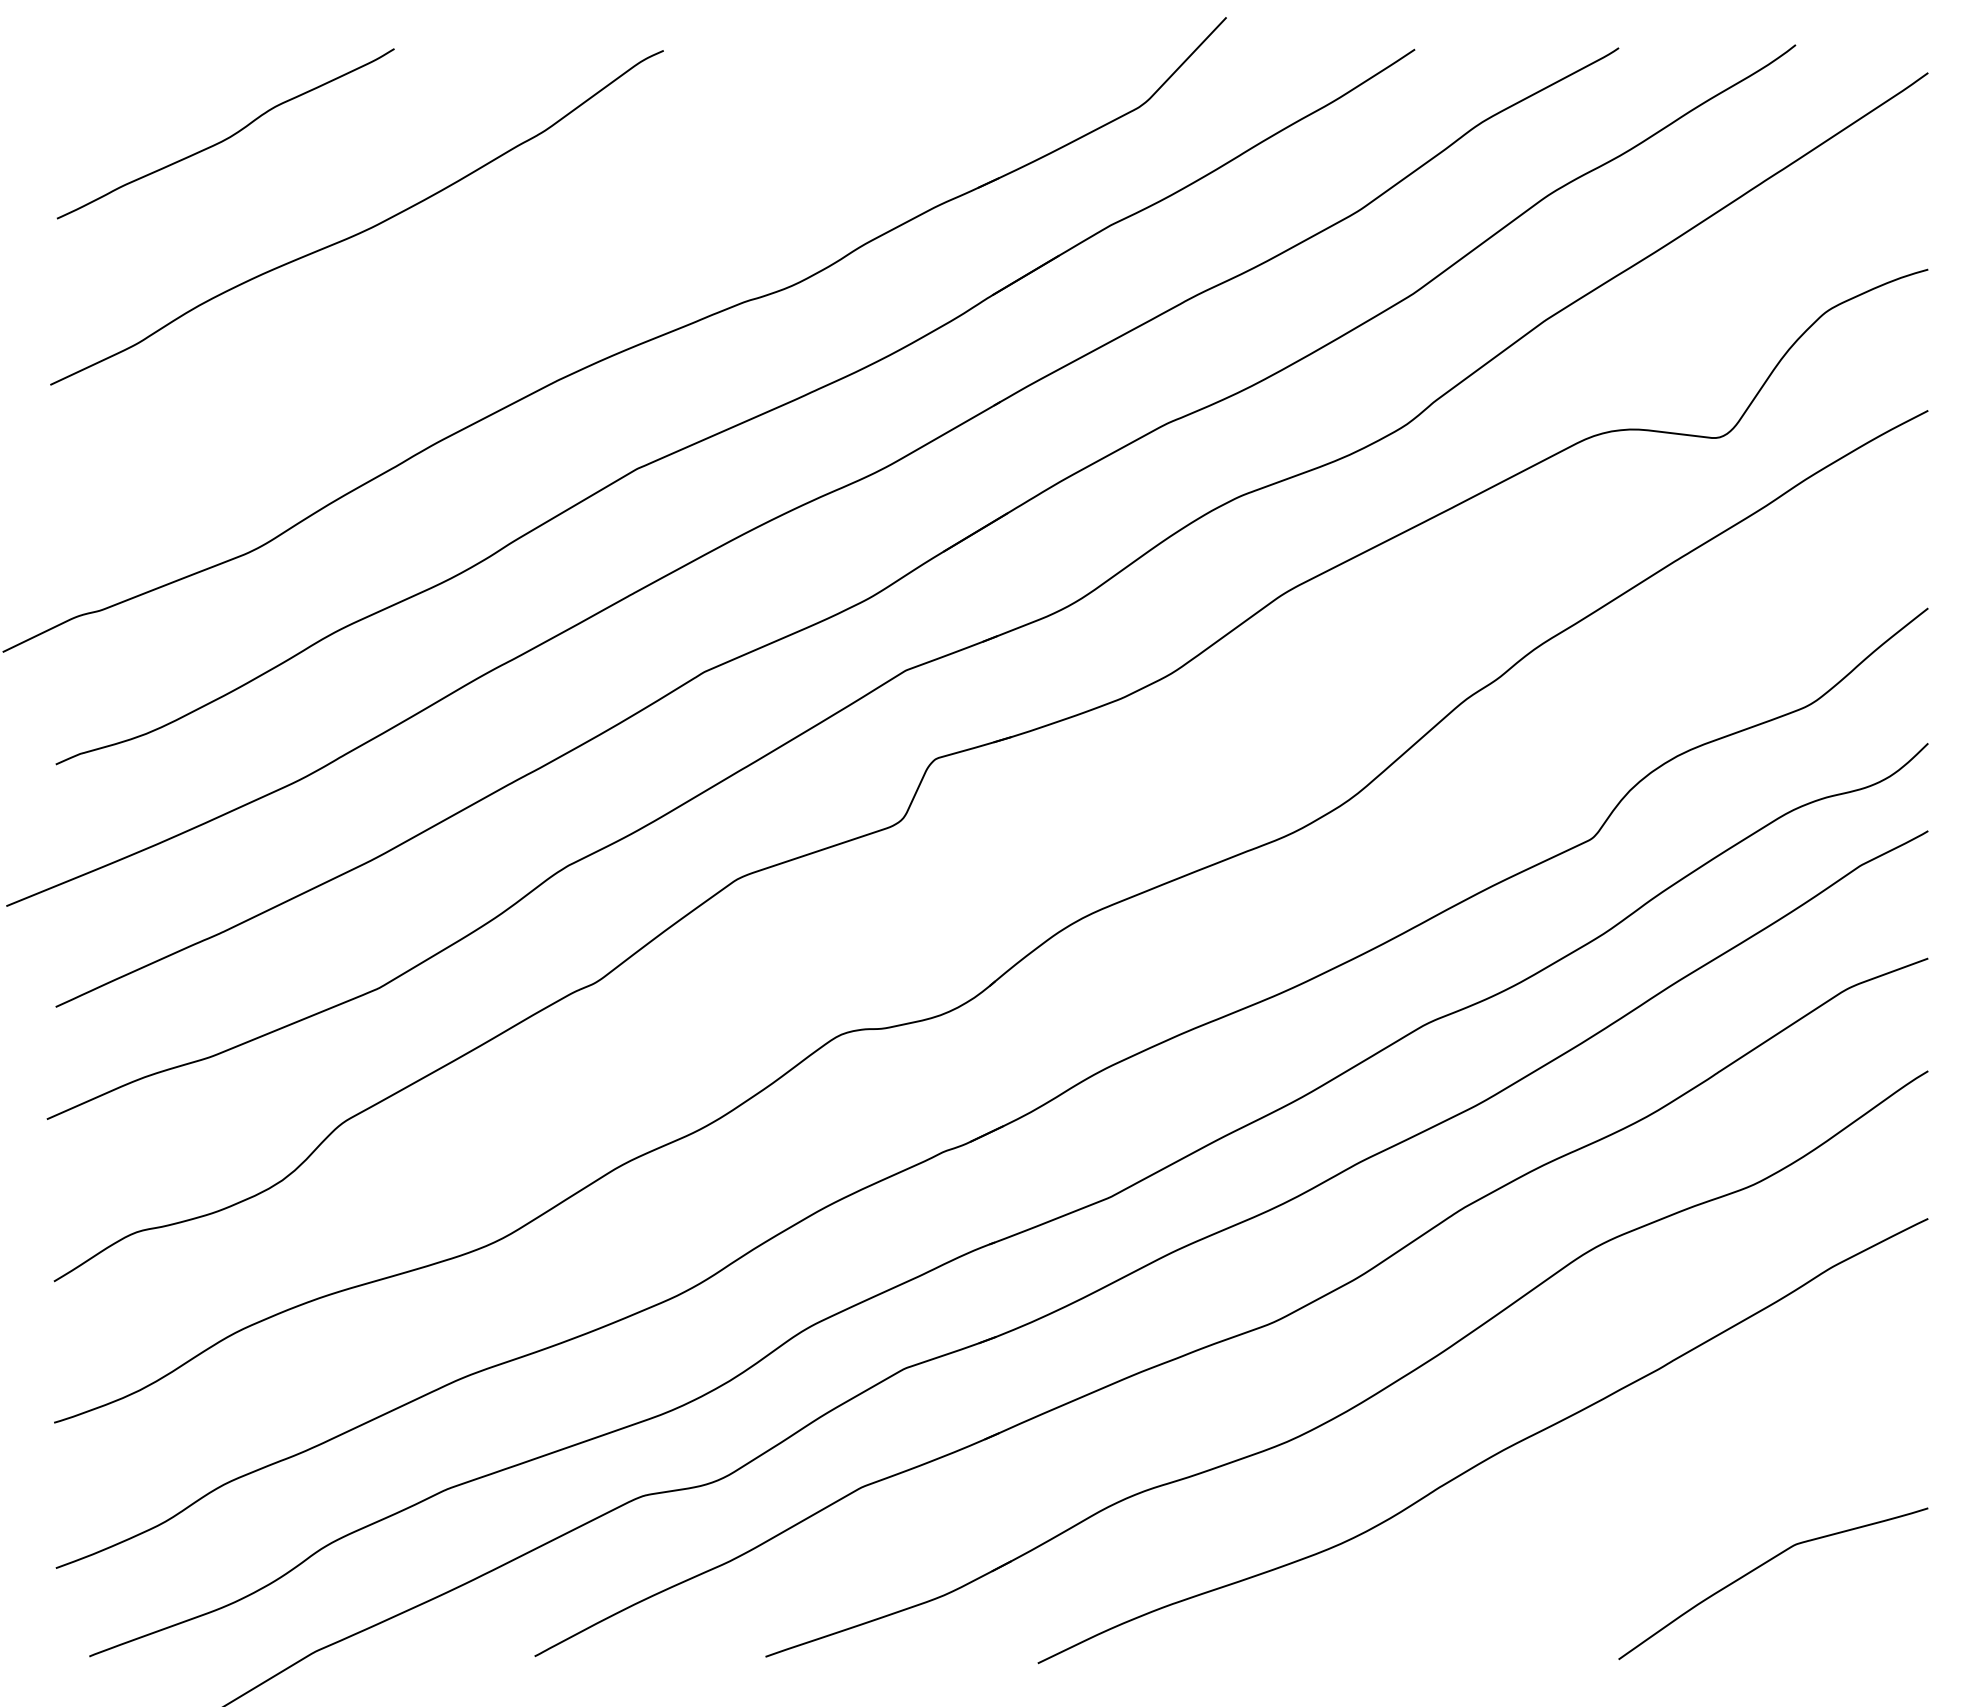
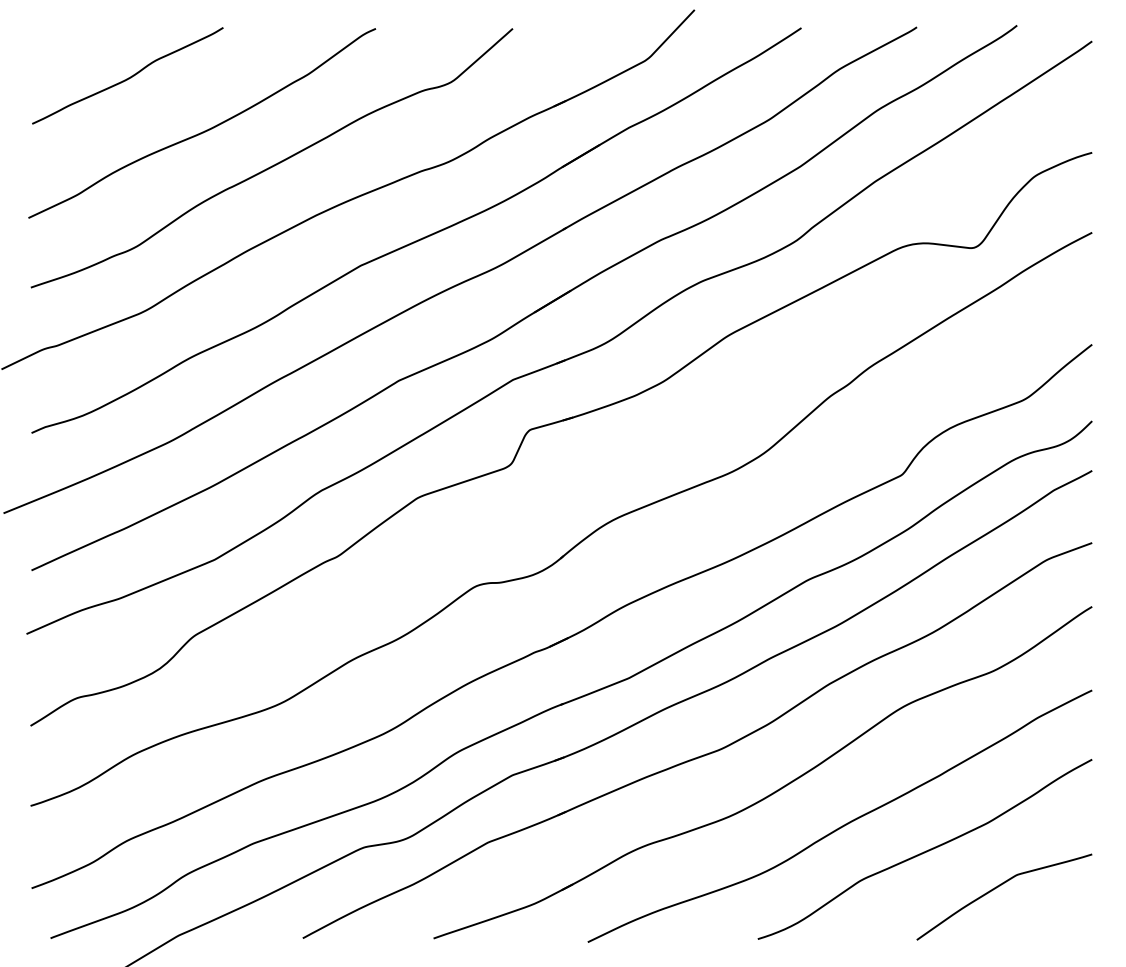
curve: (482, 290) -> (273, 164), added
curve: (1632, 1503) -> (924, 851), added

